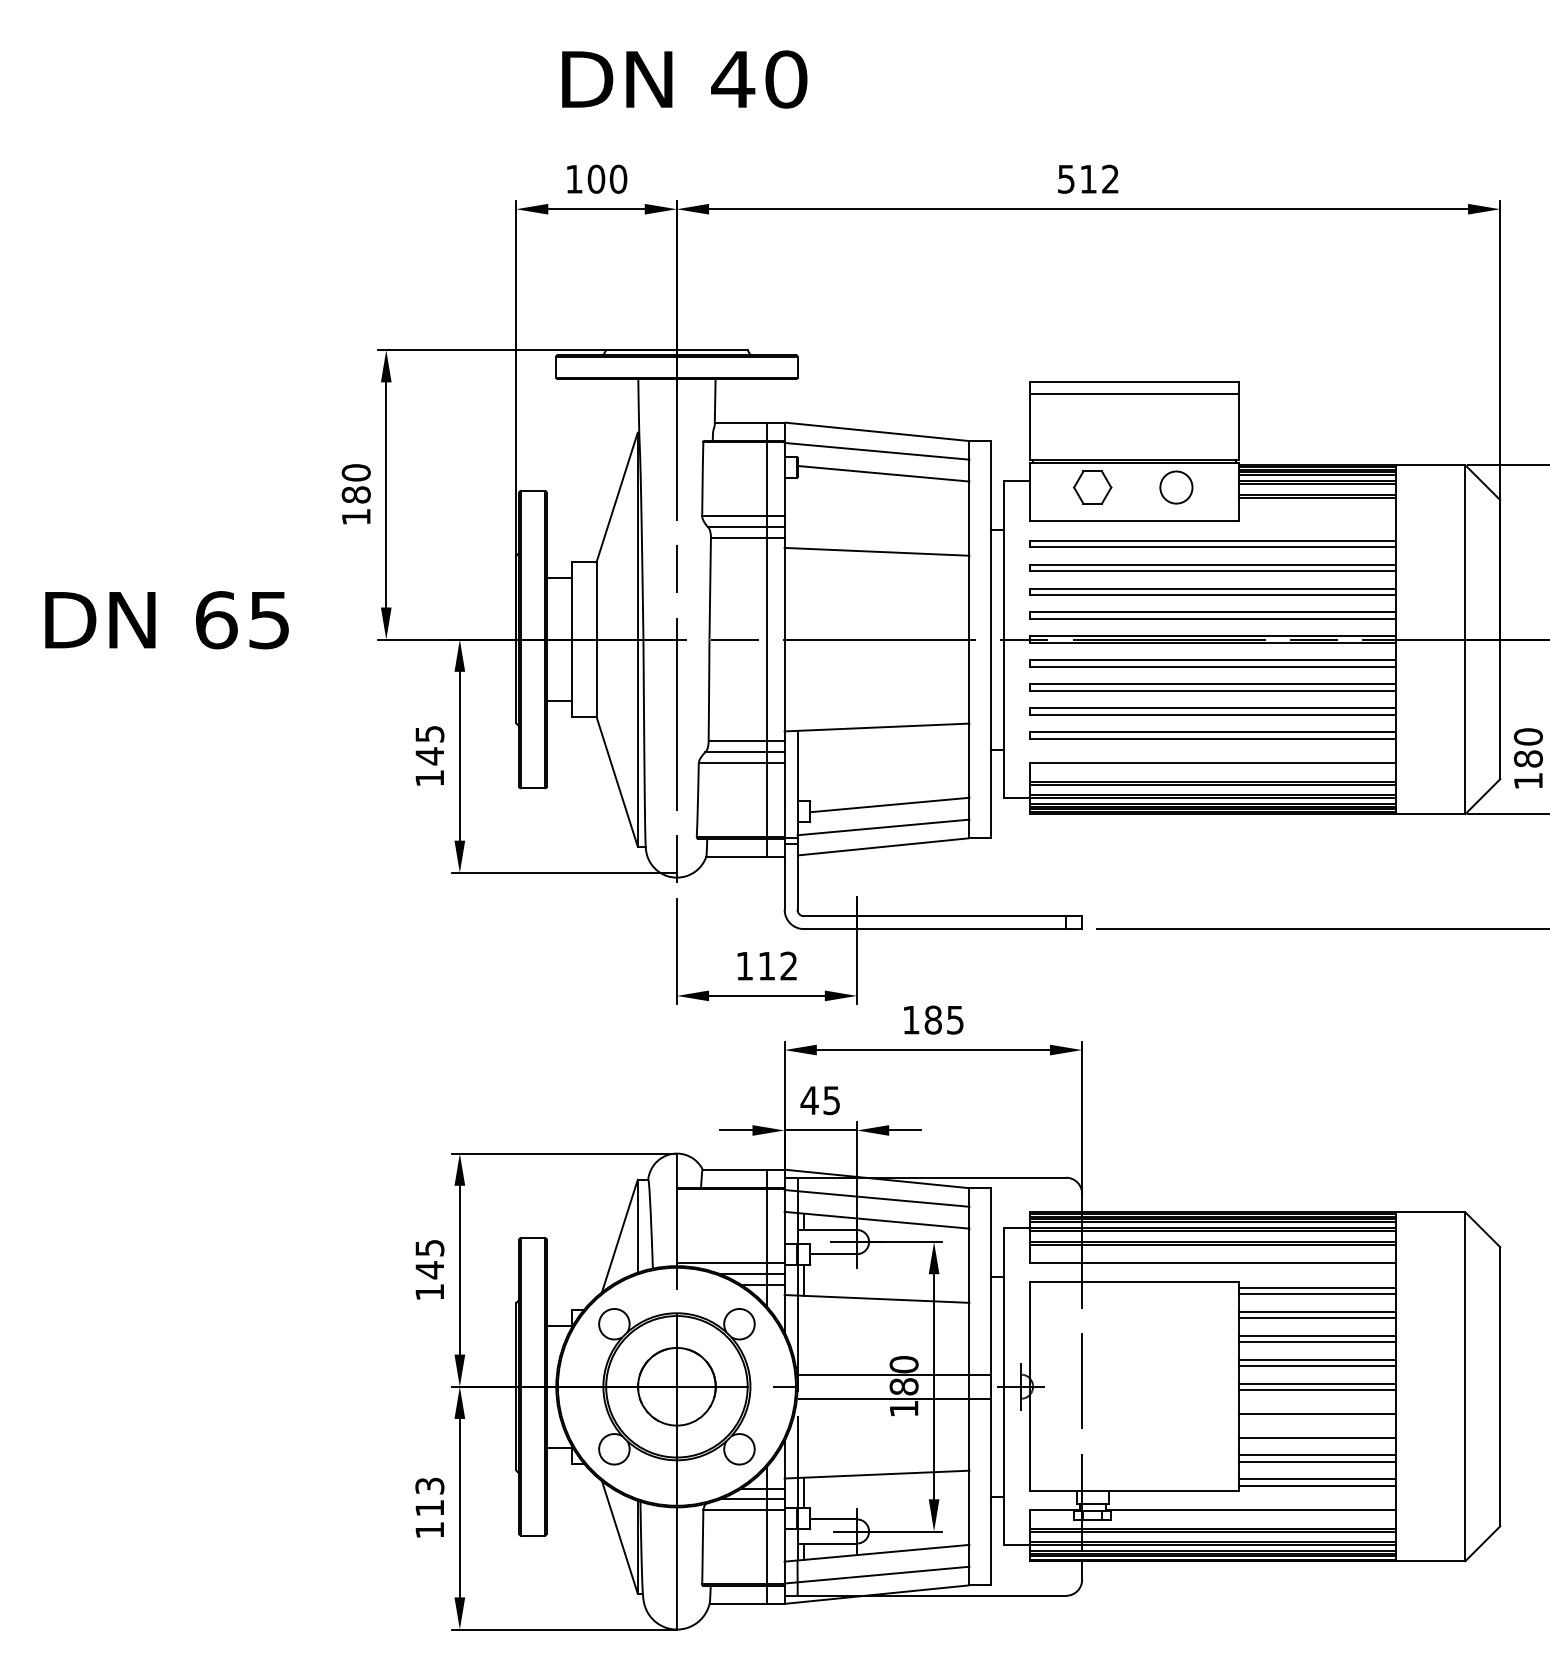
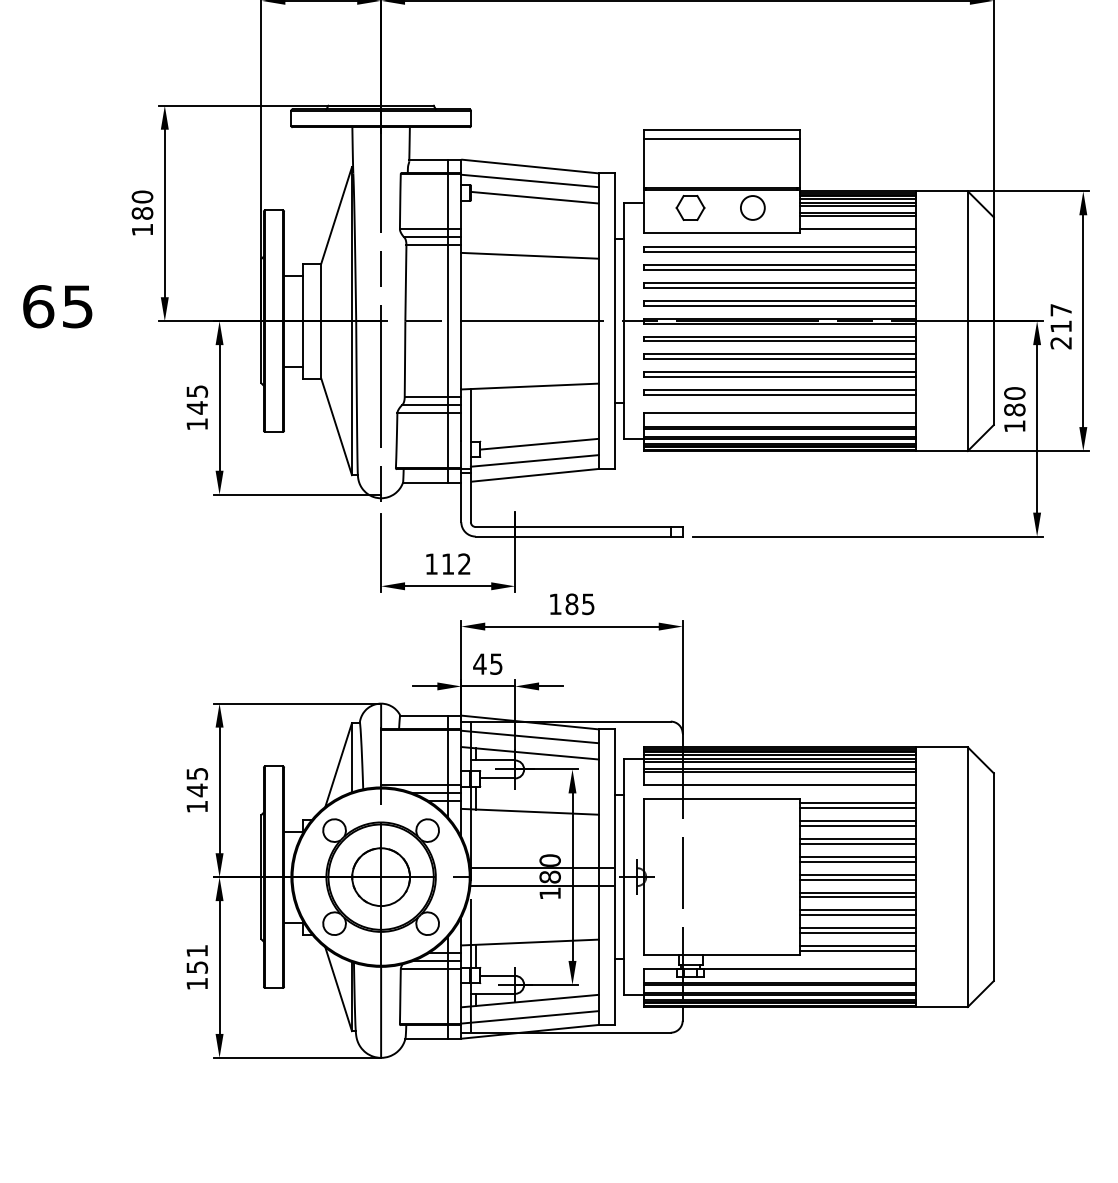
line: (1317, 516) -> (857, 229), added
line: (1317, 1407) -> (857, 892), added
line: (1317, 1431) -> (857, 910), added
text: (429, 1496) -> (196, 958), 113 -> 151

